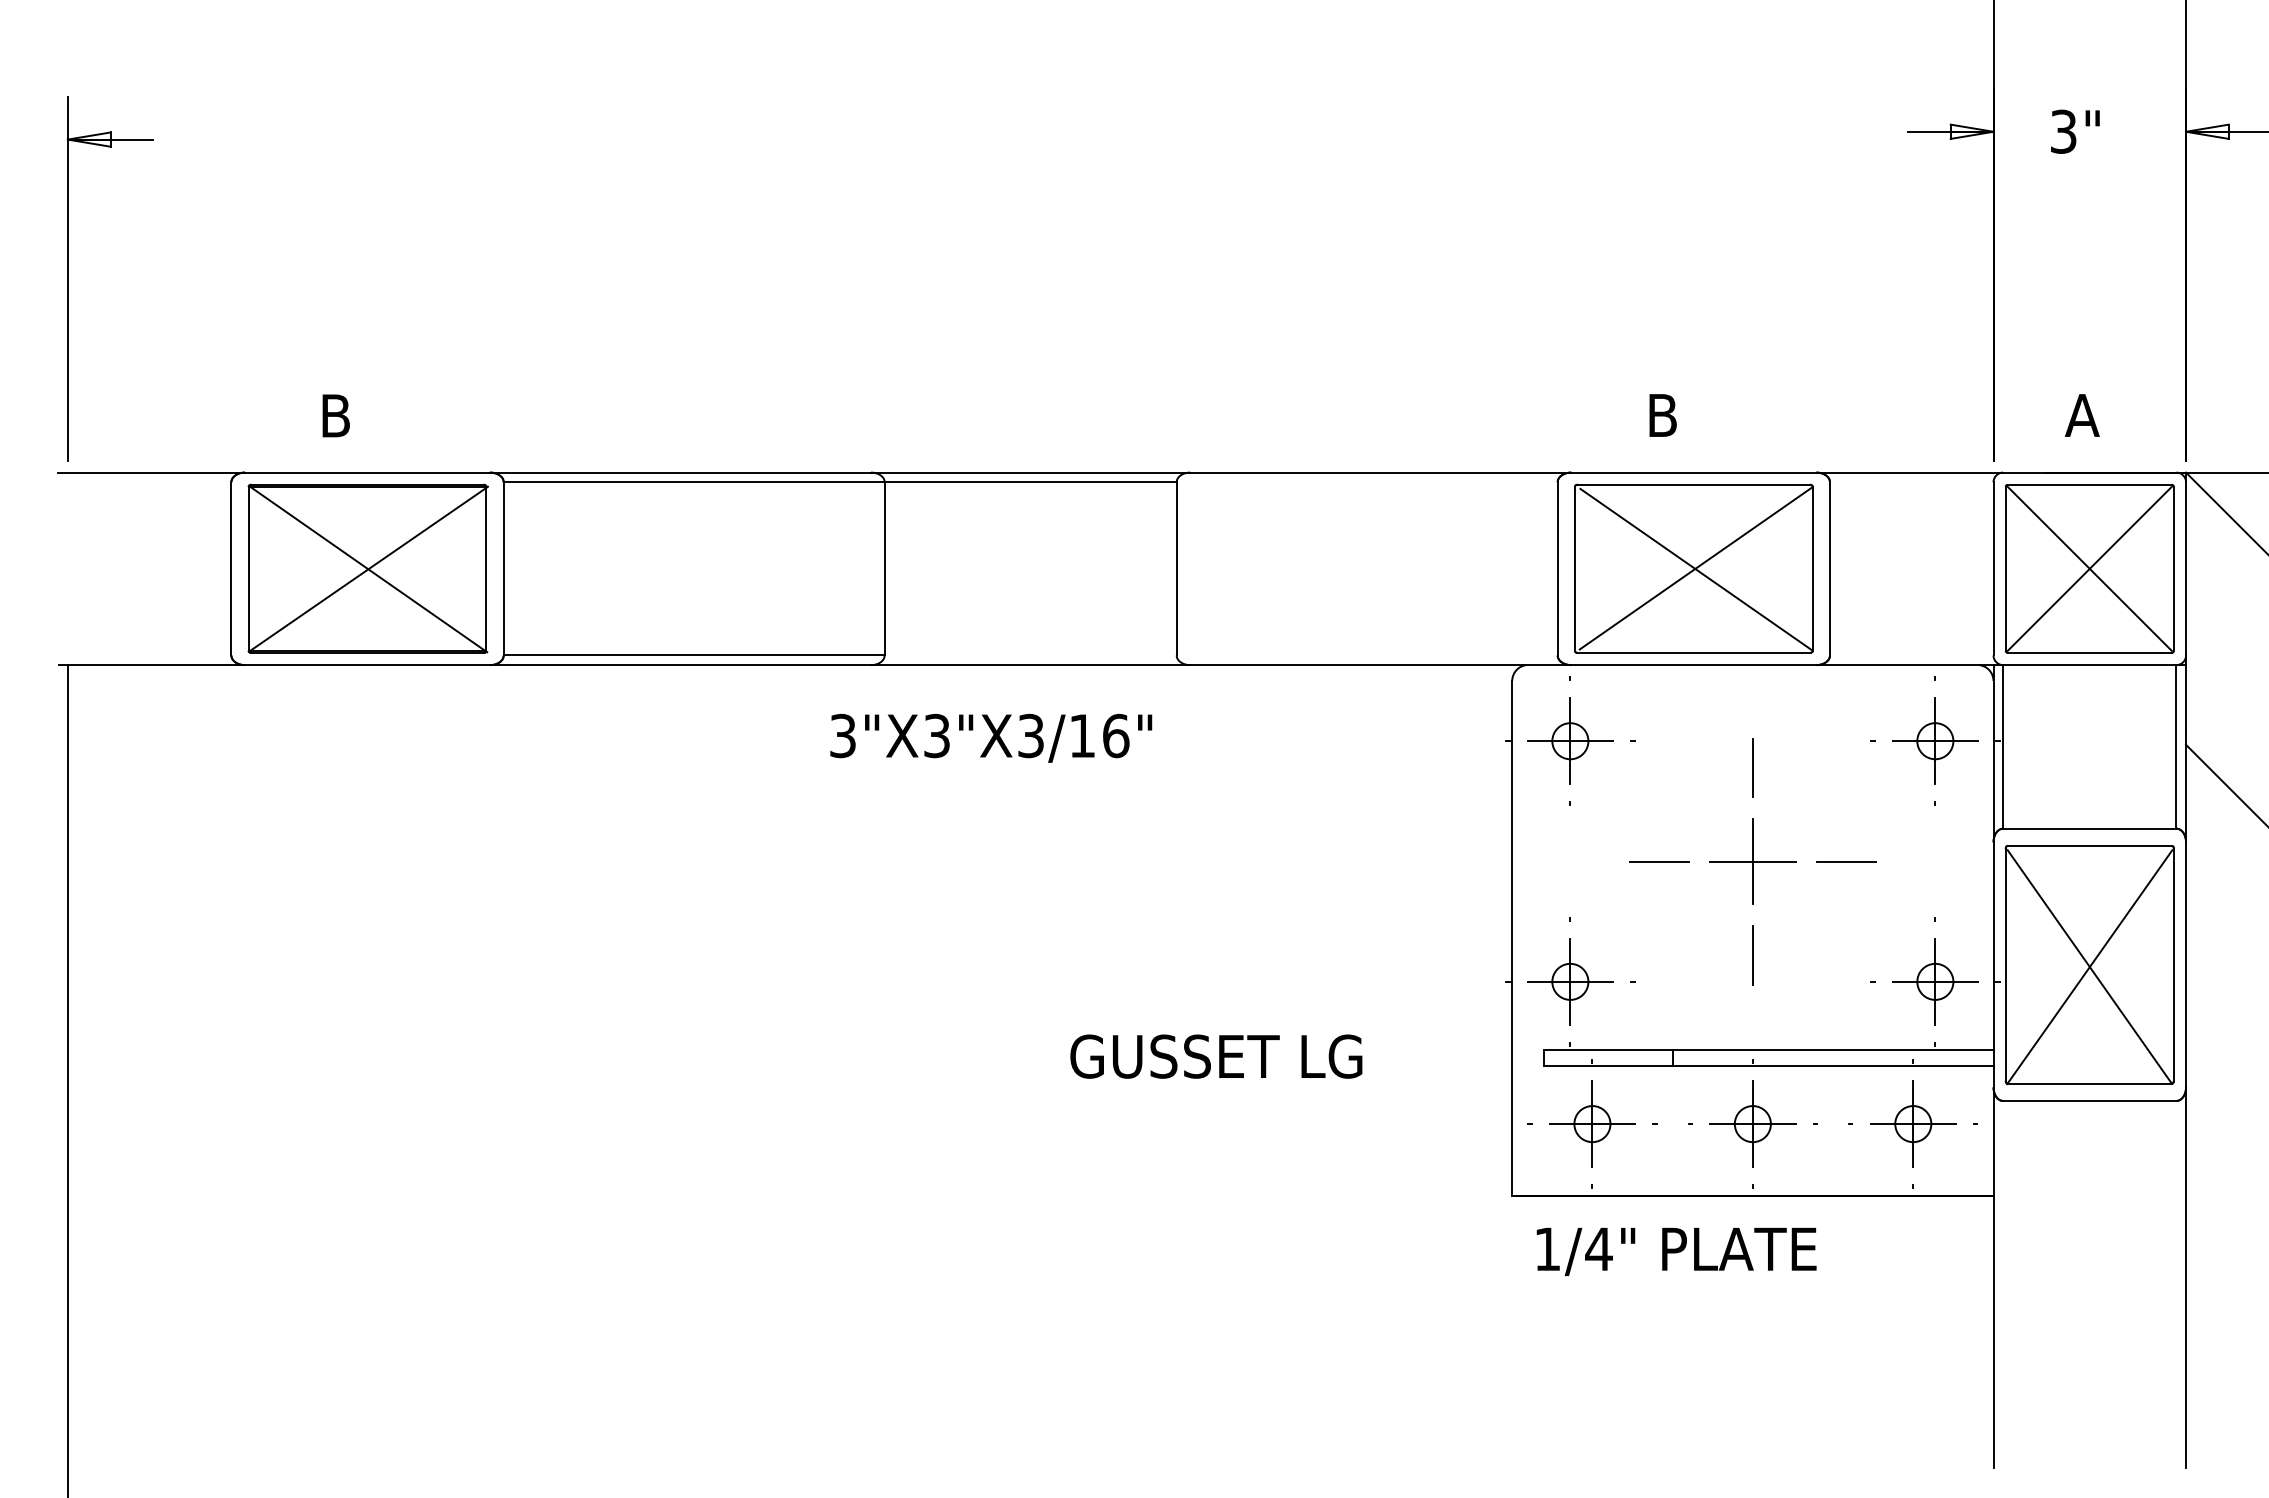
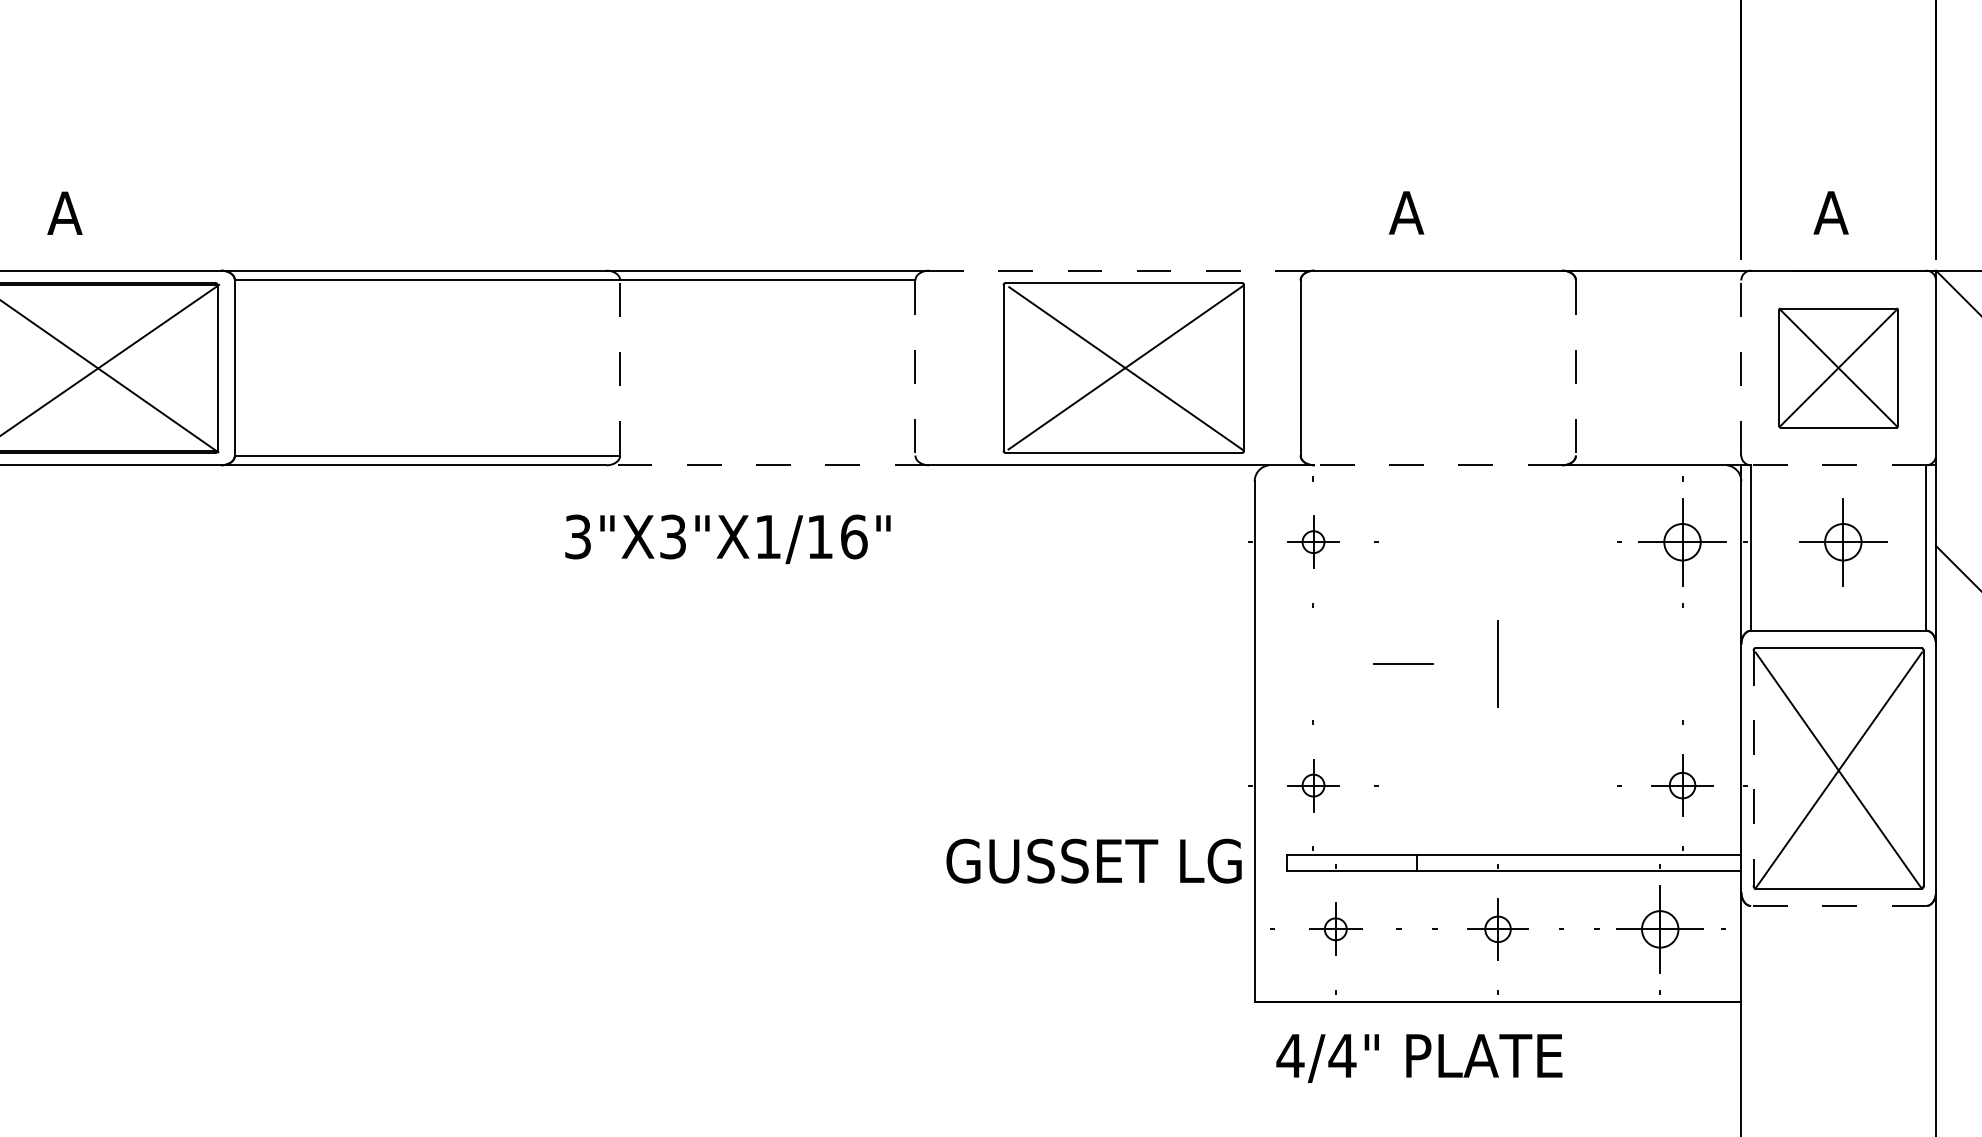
text: (335, 415) -> (64, 212), B -> A
text: (1662, 415) -> (1406, 212), B -> A
line: (1381, 472) -> (1122, 270), solid -> dashed
line: (884, 568) -> (619, 367), solid -> dashed
line: (1176, 568) -> (915, 367), solid -> dashed
part: (1693, 568) -> (1123, 367), moved
line: (1829, 568) -> (1575, 367), solid -> dashed
line: (1993, 568) -> (1741, 367), solid -> dashed
part: (2089, 568) -> (1838, 367), size x0.7
line: (1030, 665) -> (767, 465), solid -> dashed
line: (1693, 665) -> (1437, 465), solid -> dashed
line: (2089, 665) -> (1838, 465), solid -> dashed
text: (1030, 735) -> (767, 536), 3"X3"X3/16" -> 3"X3"X1/16"
part: (1570, 740) -> (1313, 541), size x0.6
part: (2094, 740) -> (1843, 541), added
line: (1752, 767) -> (1497, 568), removed
line: (1752, 861) -> (1497, 663), removed
line: (1846, 861) -> (1592, 663), removed
line: (1752, 954) -> (1497, 757), removed
line: (2005, 965) -> (1753, 769), solid -> dashed
part: (1570, 981) -> (1313, 785), size x0.6
part: (1935, 981) -> (1682, 785), size x0.7
text: (1216, 1056) -> (1094, 861), moved
line: (2089, 1100) -> (1838, 905), solid -> dashed
part: (1592, 1123) -> (1335, 928), size x0.6
part: (1752, 1123) -> (1497, 928), size x0.7
text: (1547, 1248) -> (1290, 1055), 1/4" -> 4/4"

